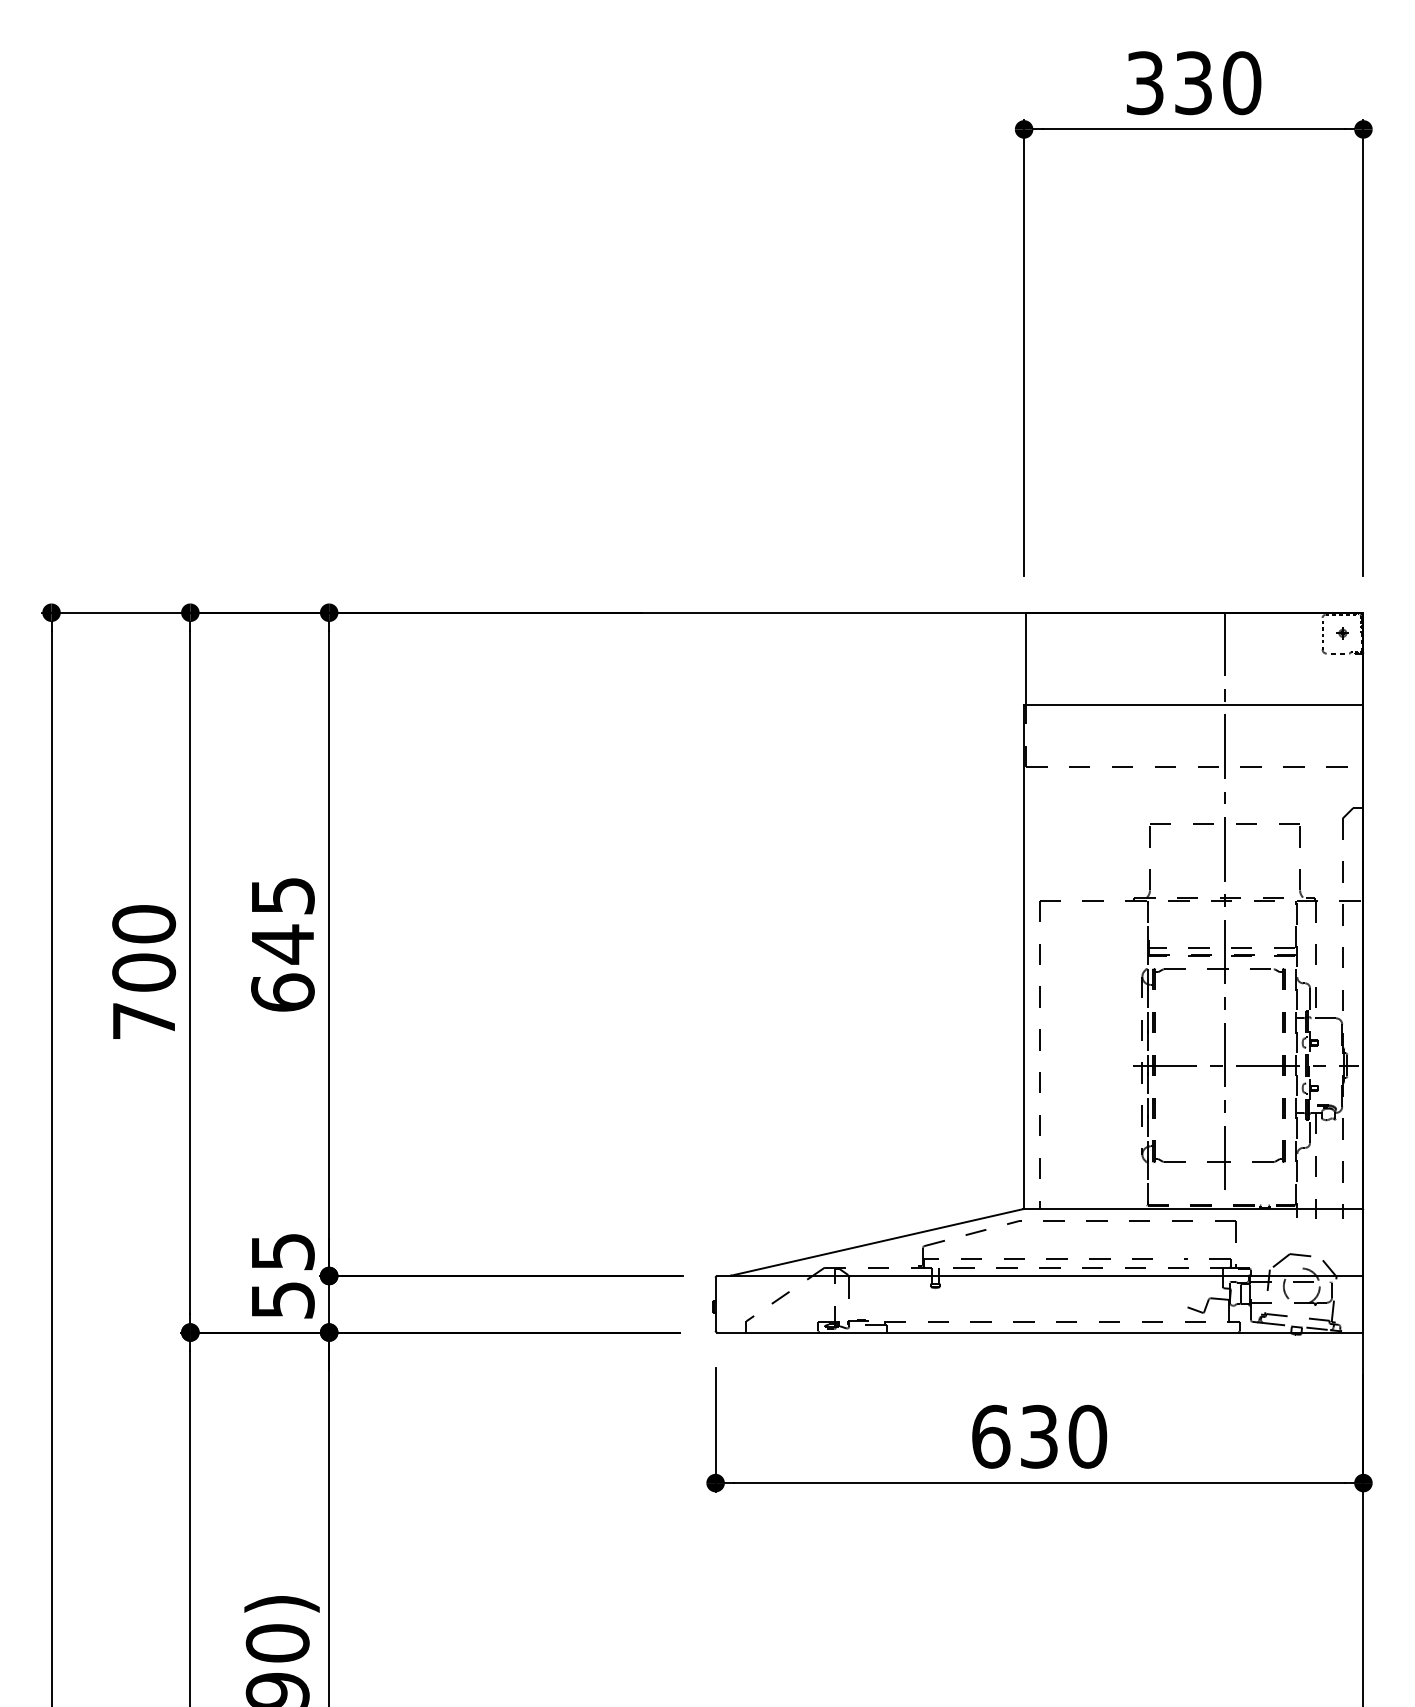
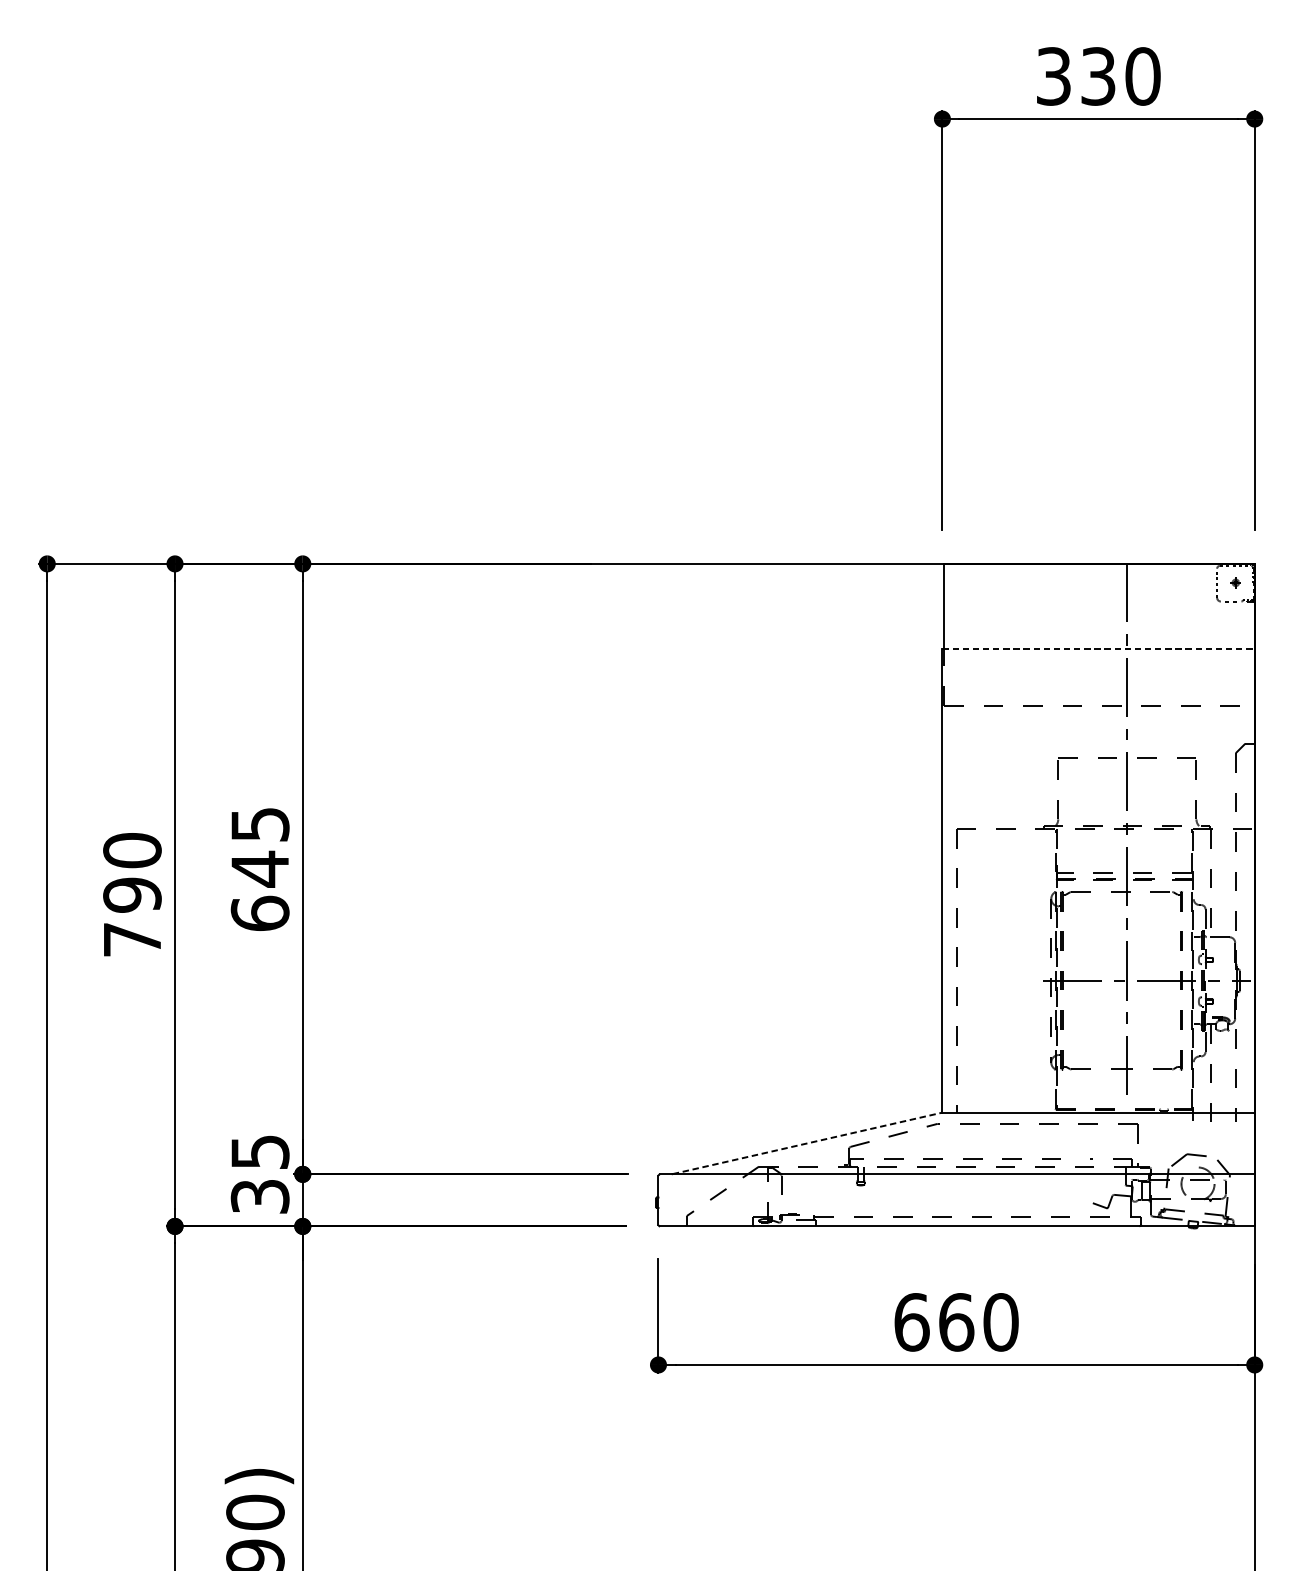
line: (1193, 705) -> (1098, 649), solid -> dashed
text: (144, 972) -> (132, 895), 700 -> 790
line: (877, 1242) -> (807, 1143), solid -> dashed
text: (282, 1300) -> (259, 1196), 55 -> 35
text: (1039, 1436) -> (956, 1322), 630 -> 660

